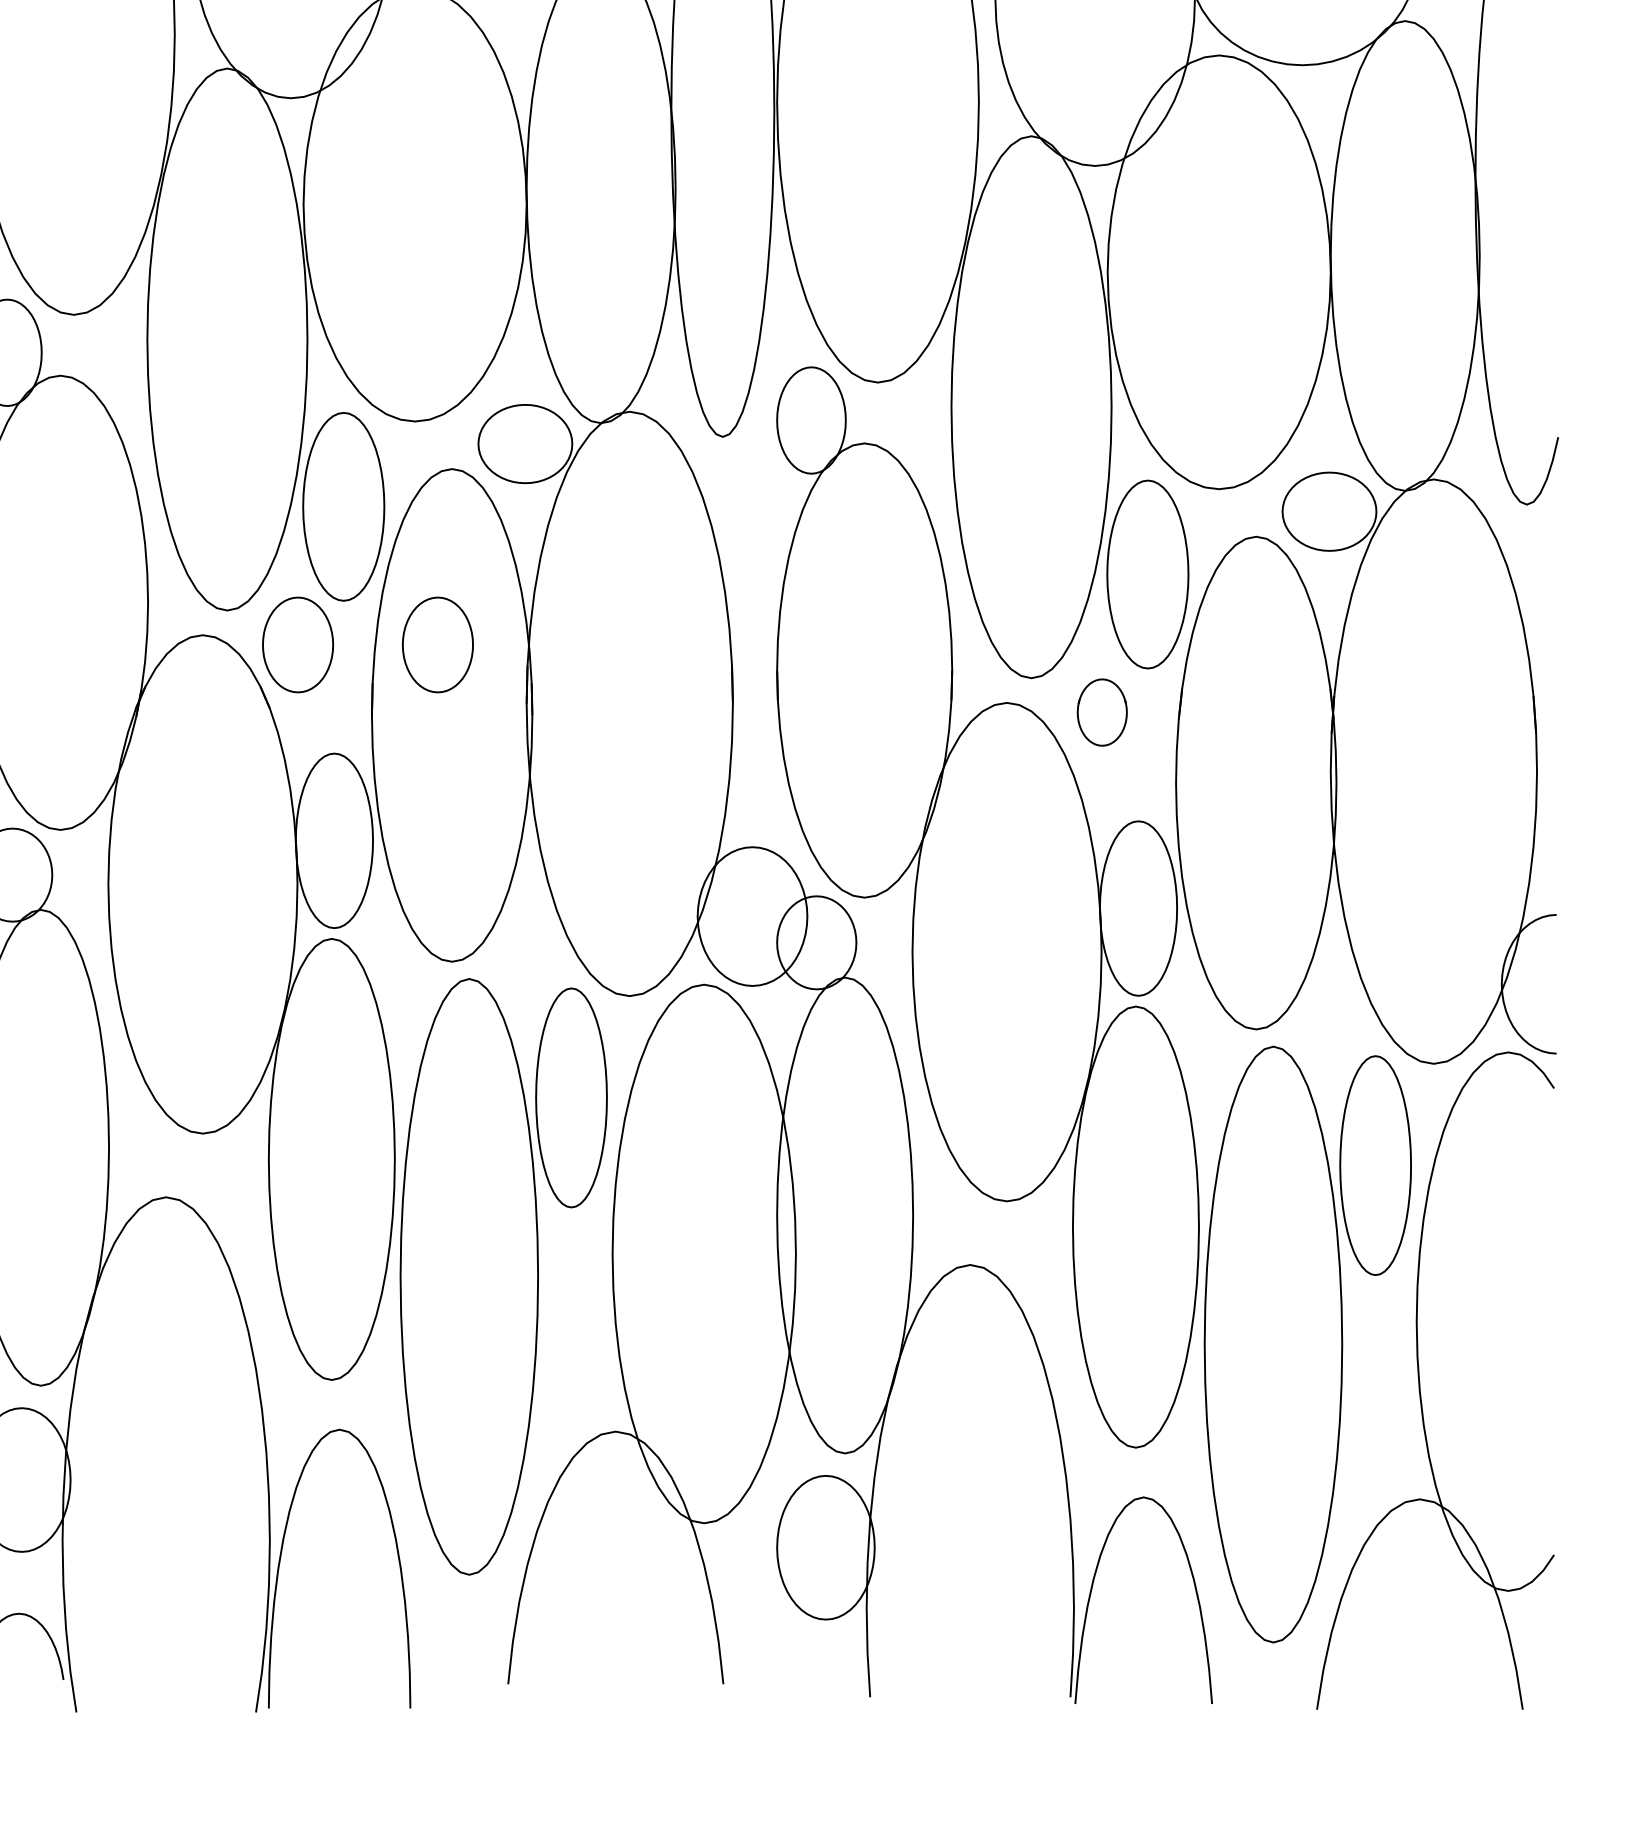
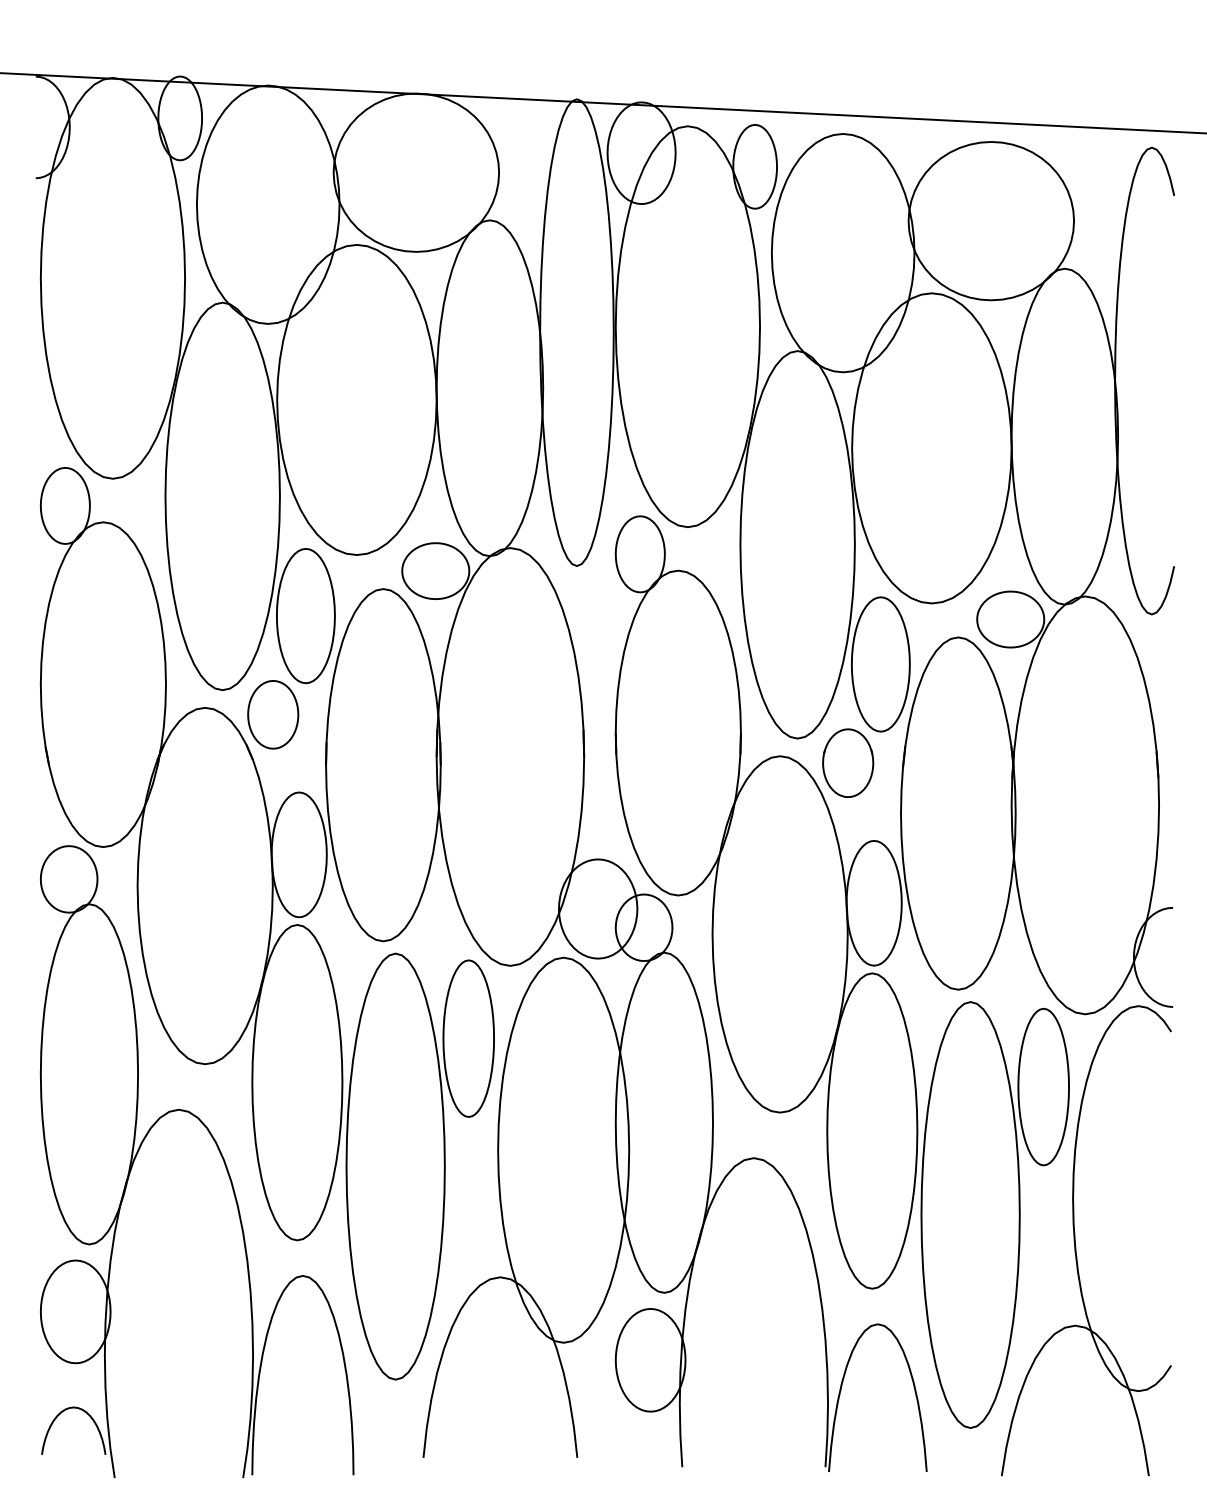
part: (438, 644) -> (373, 714), removed
part: (1102, 711) -> (848, 762), size x1.43

